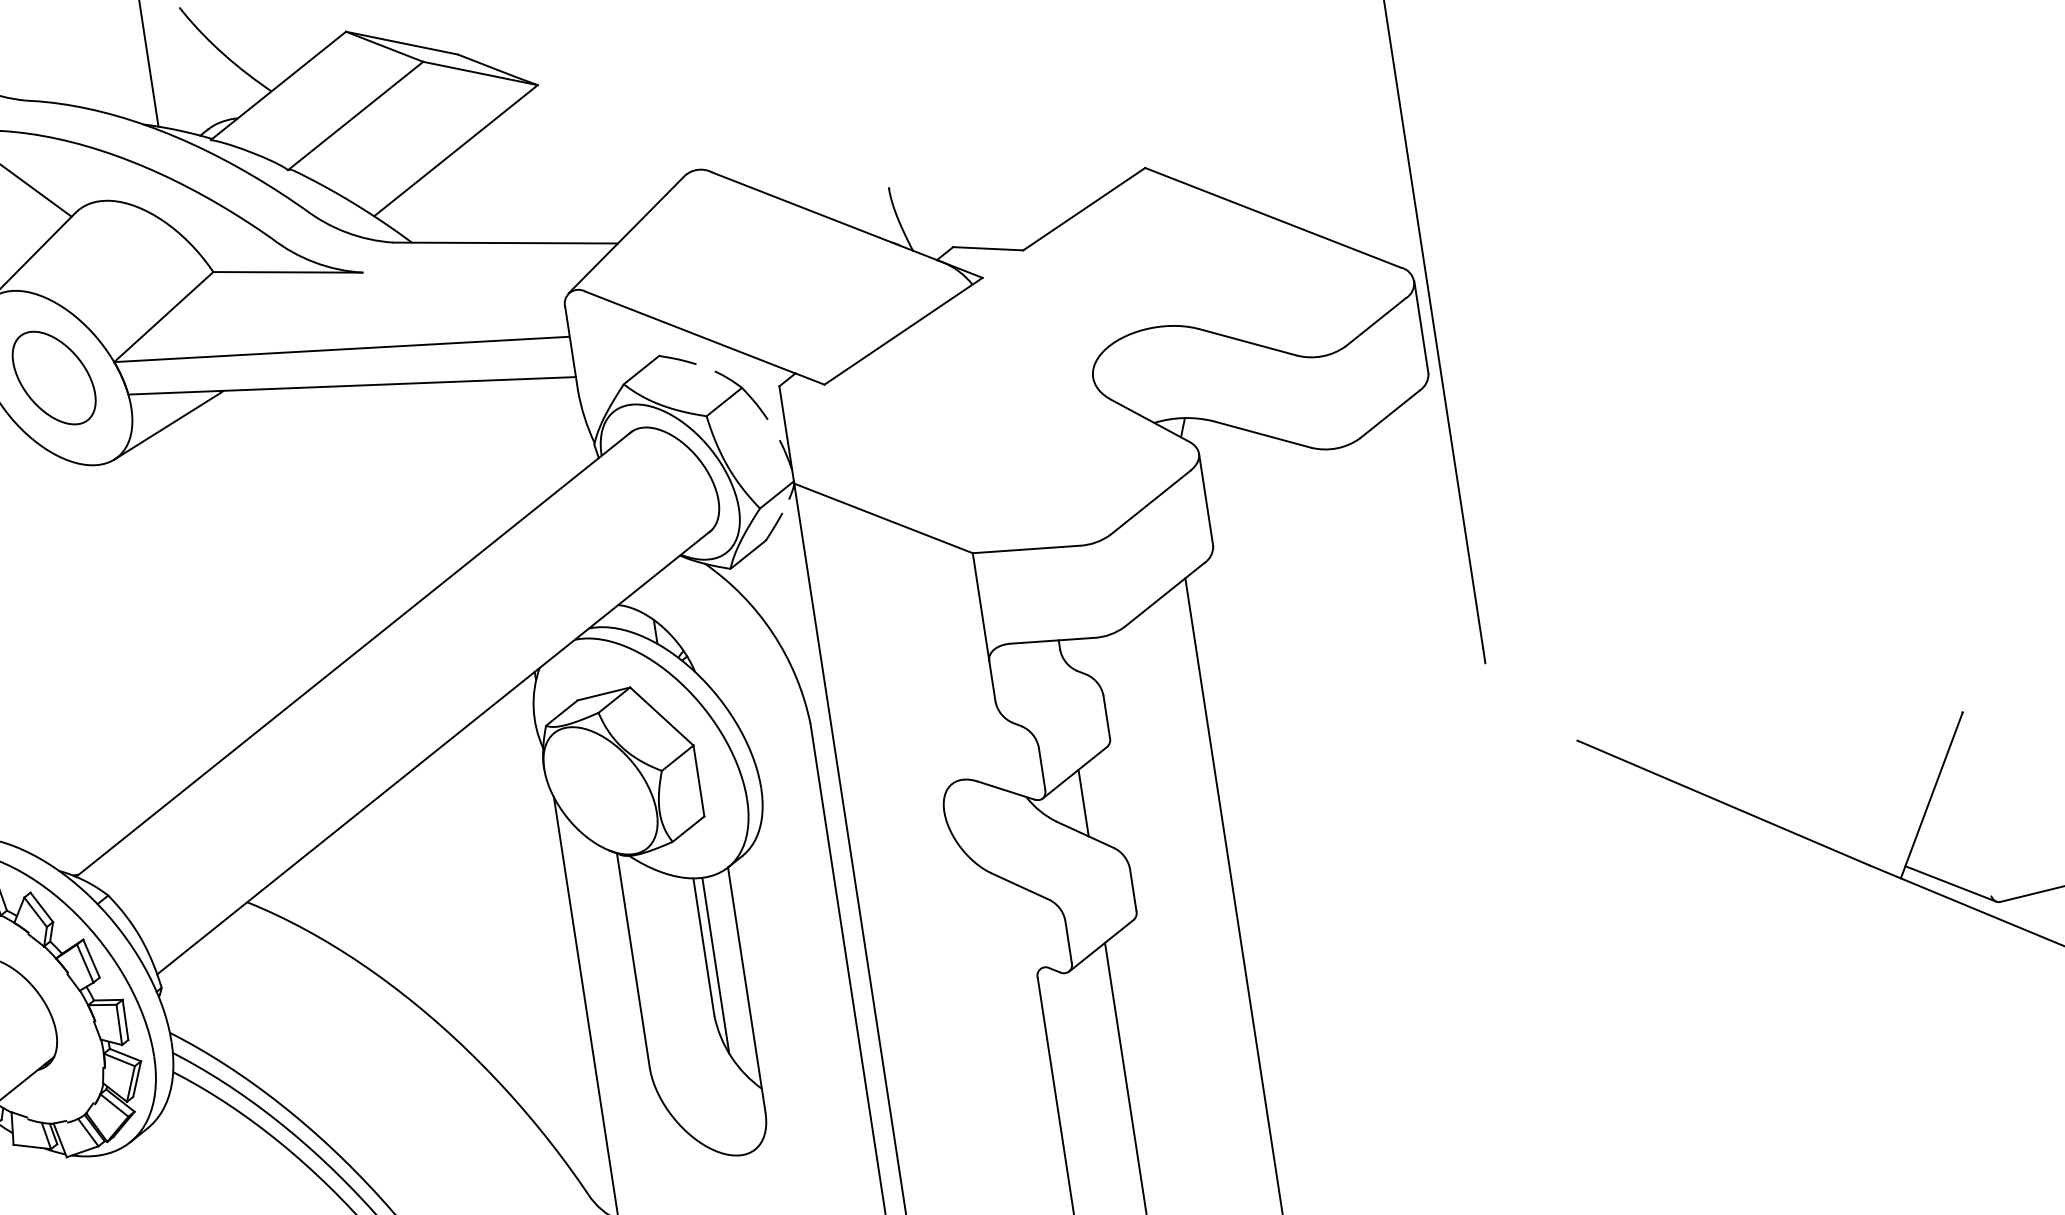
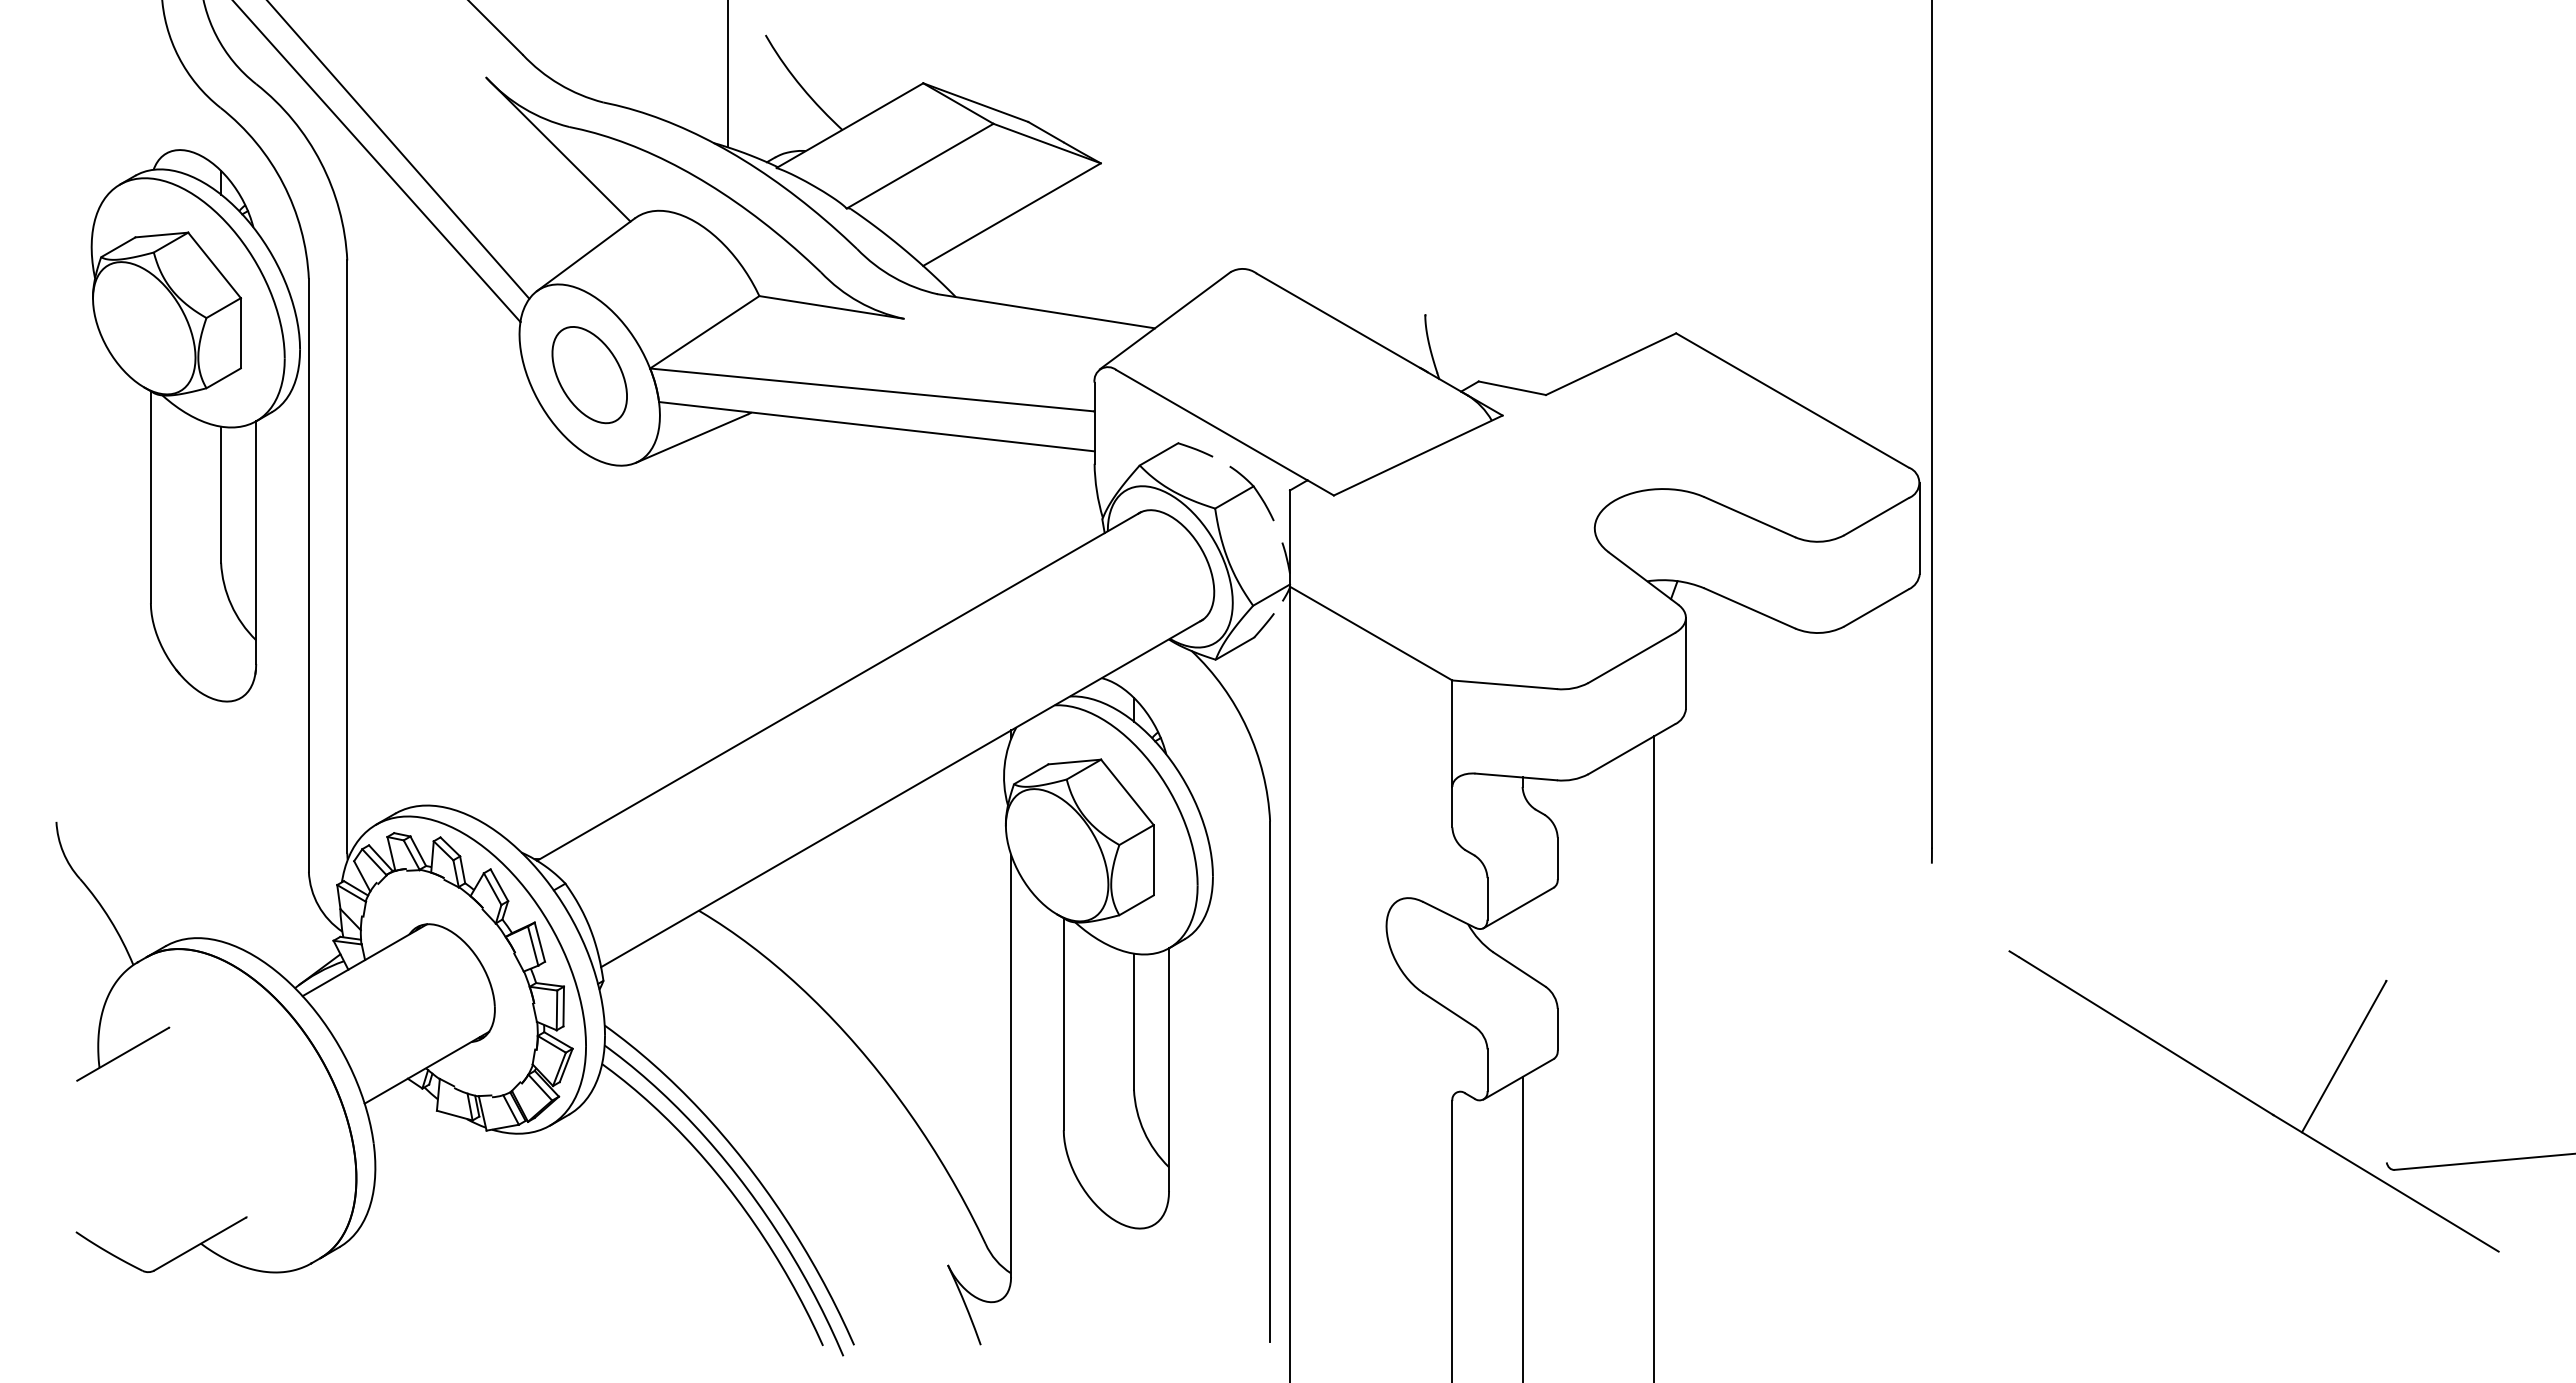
line: (1083, 803) -> (1522, 938), removed
line: (1950, 884) -> (2349, 1145), removed
line: (715, 965) -> (1142, 1041), removed

